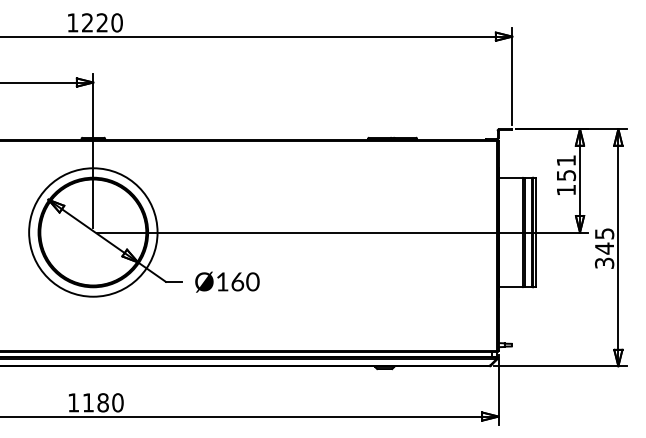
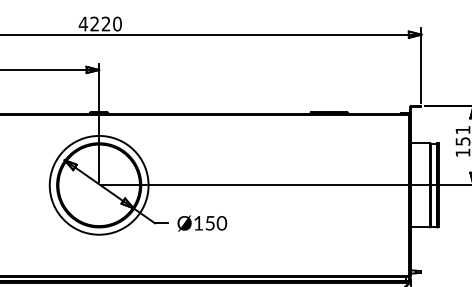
text: (72, 22) -> (83, 23), 1220 -> 4220
text: (237, 281) -> (210, 223), Ø160 -> Ø150

